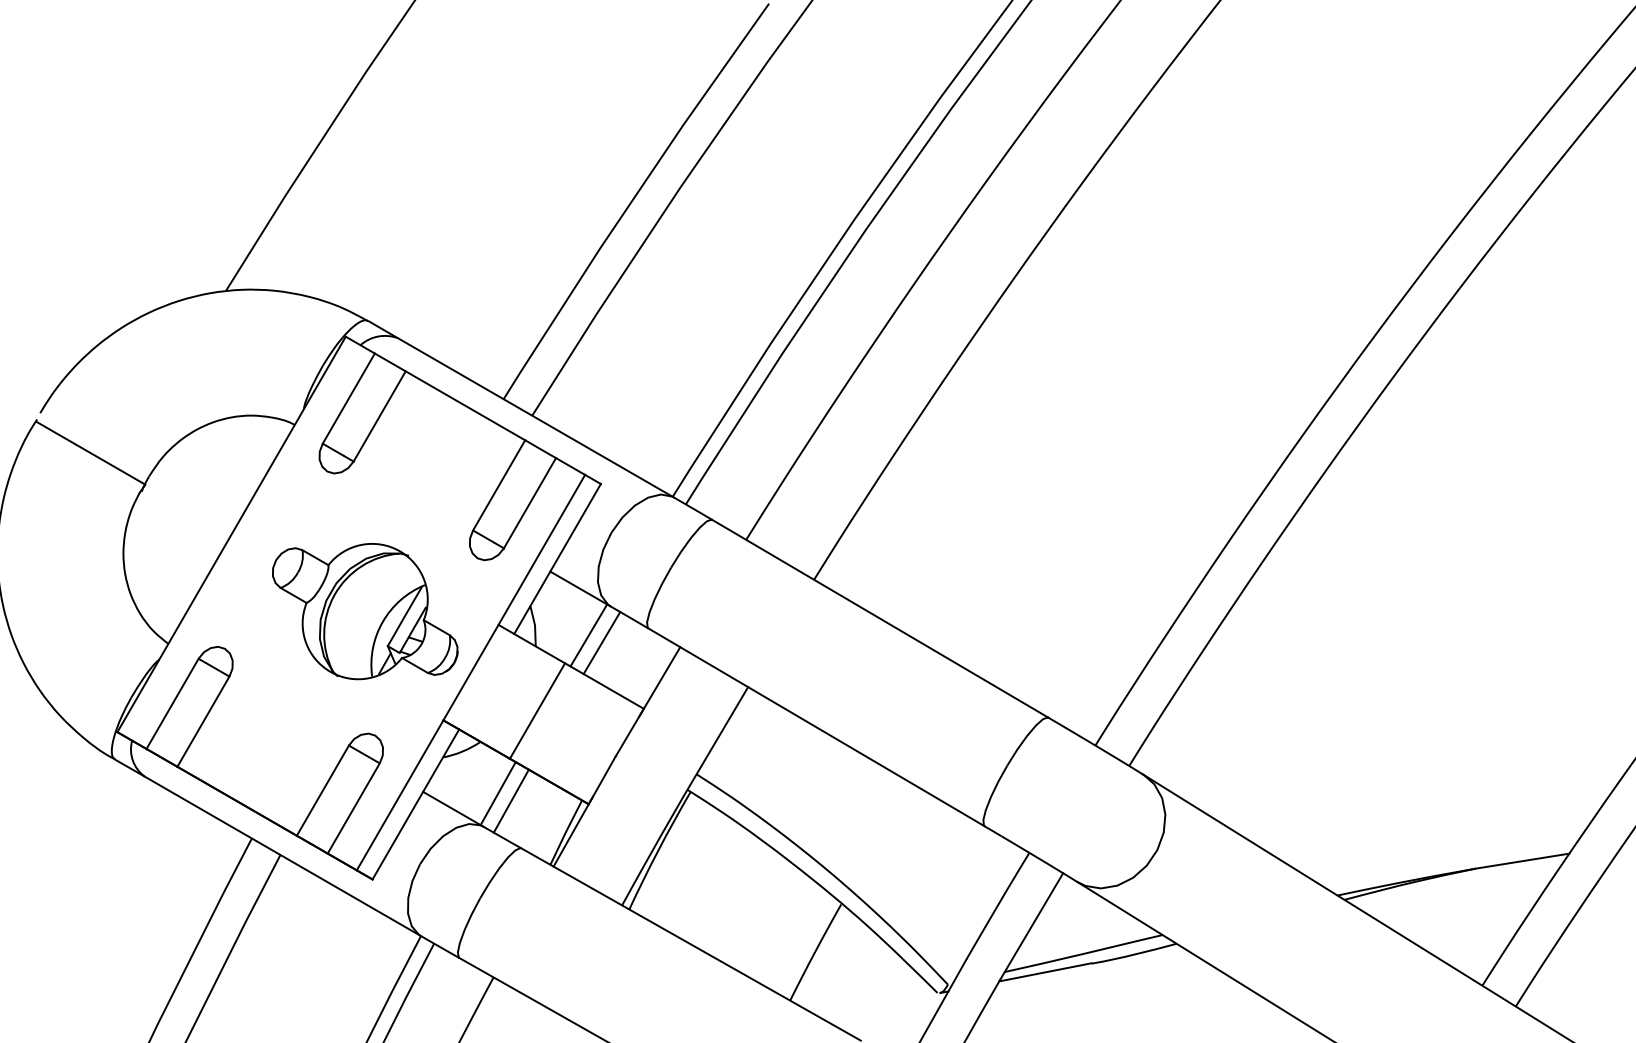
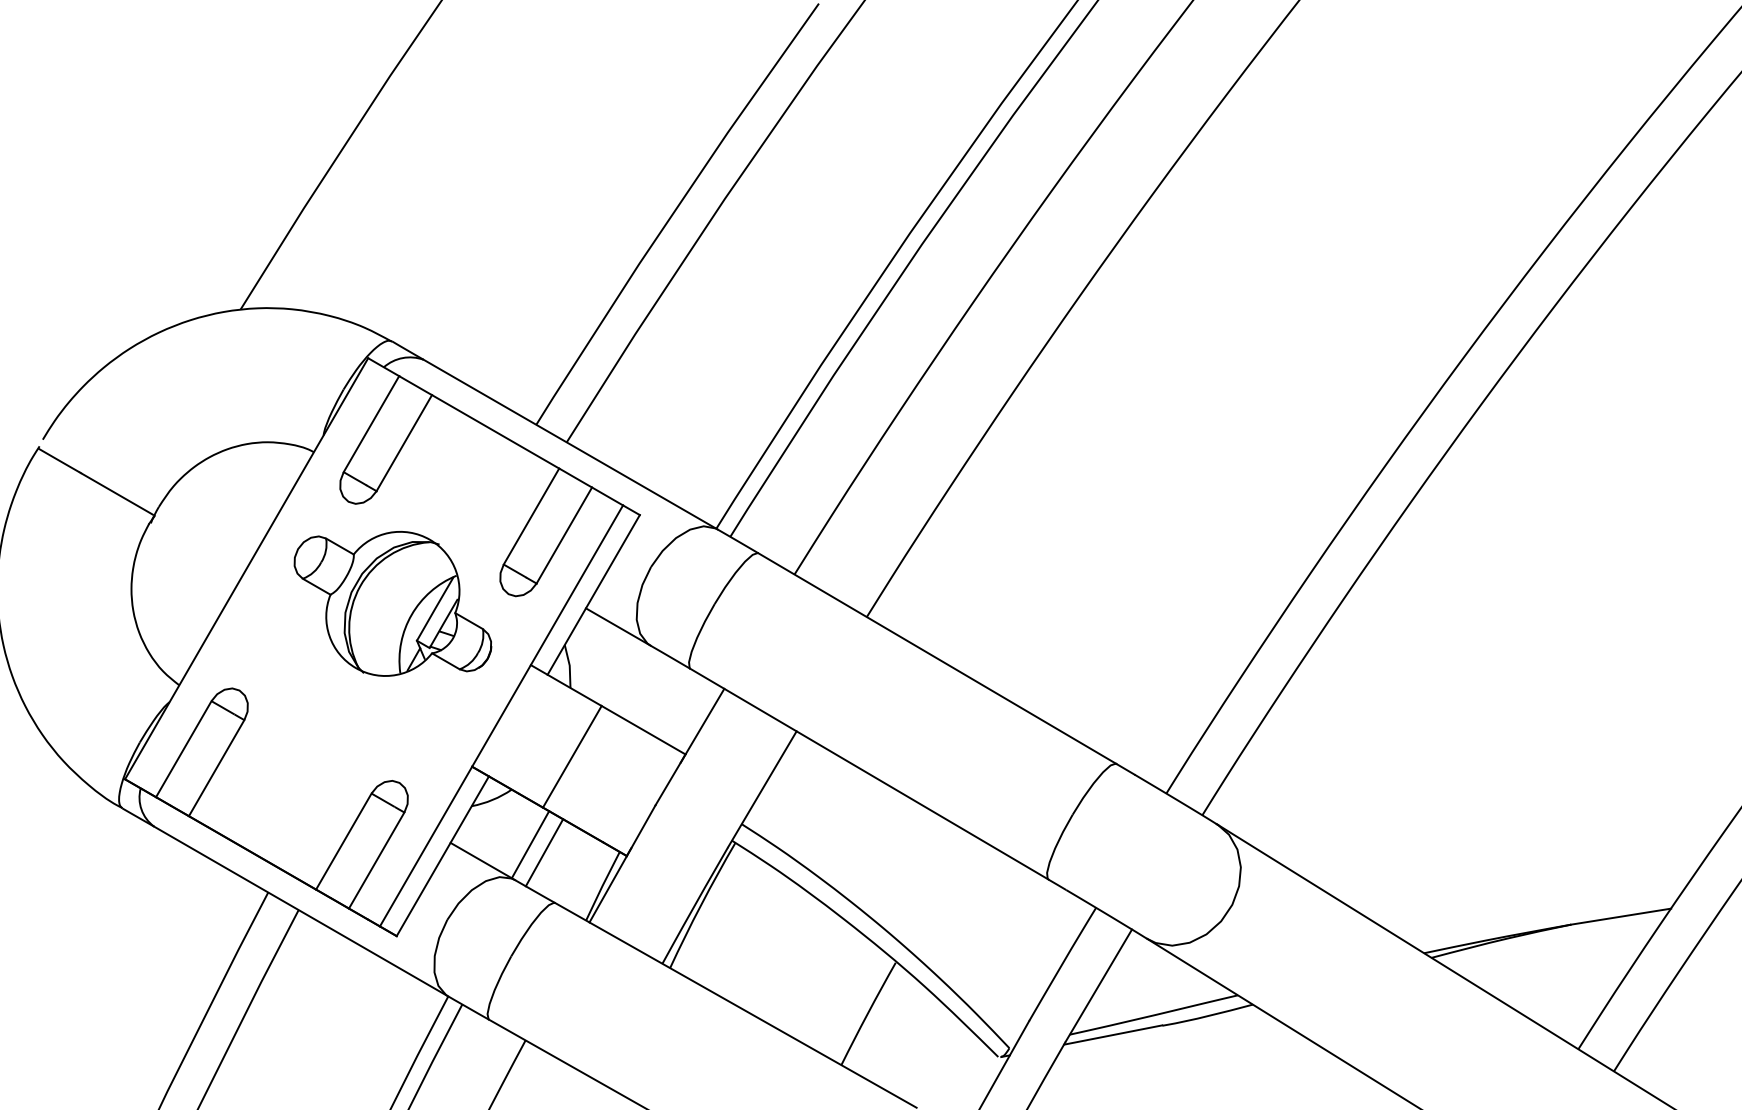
part: (364, 611) -> (392, 603), moved
line: (588, 635) -> (626, 676), removed
line: (601, 643) -> (640, 684), removed

